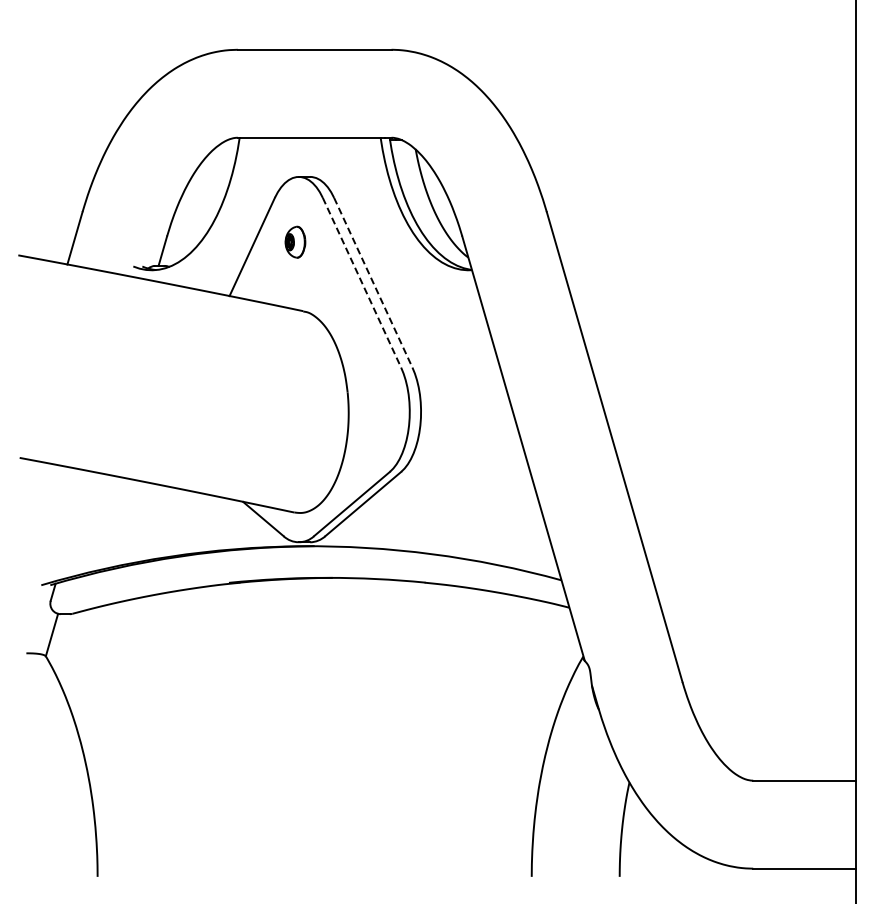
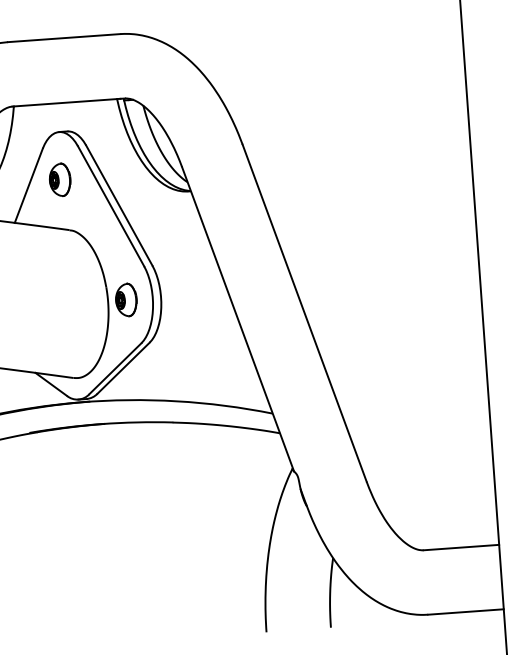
part: (295, 242) -> (60, 180), size x1.43
line: (362, 283) -> (111, 206), dashed -> solid
line: (373, 283) -> (119, 206), dashed -> solid
part: (373, 411) -> (126, 299), added

